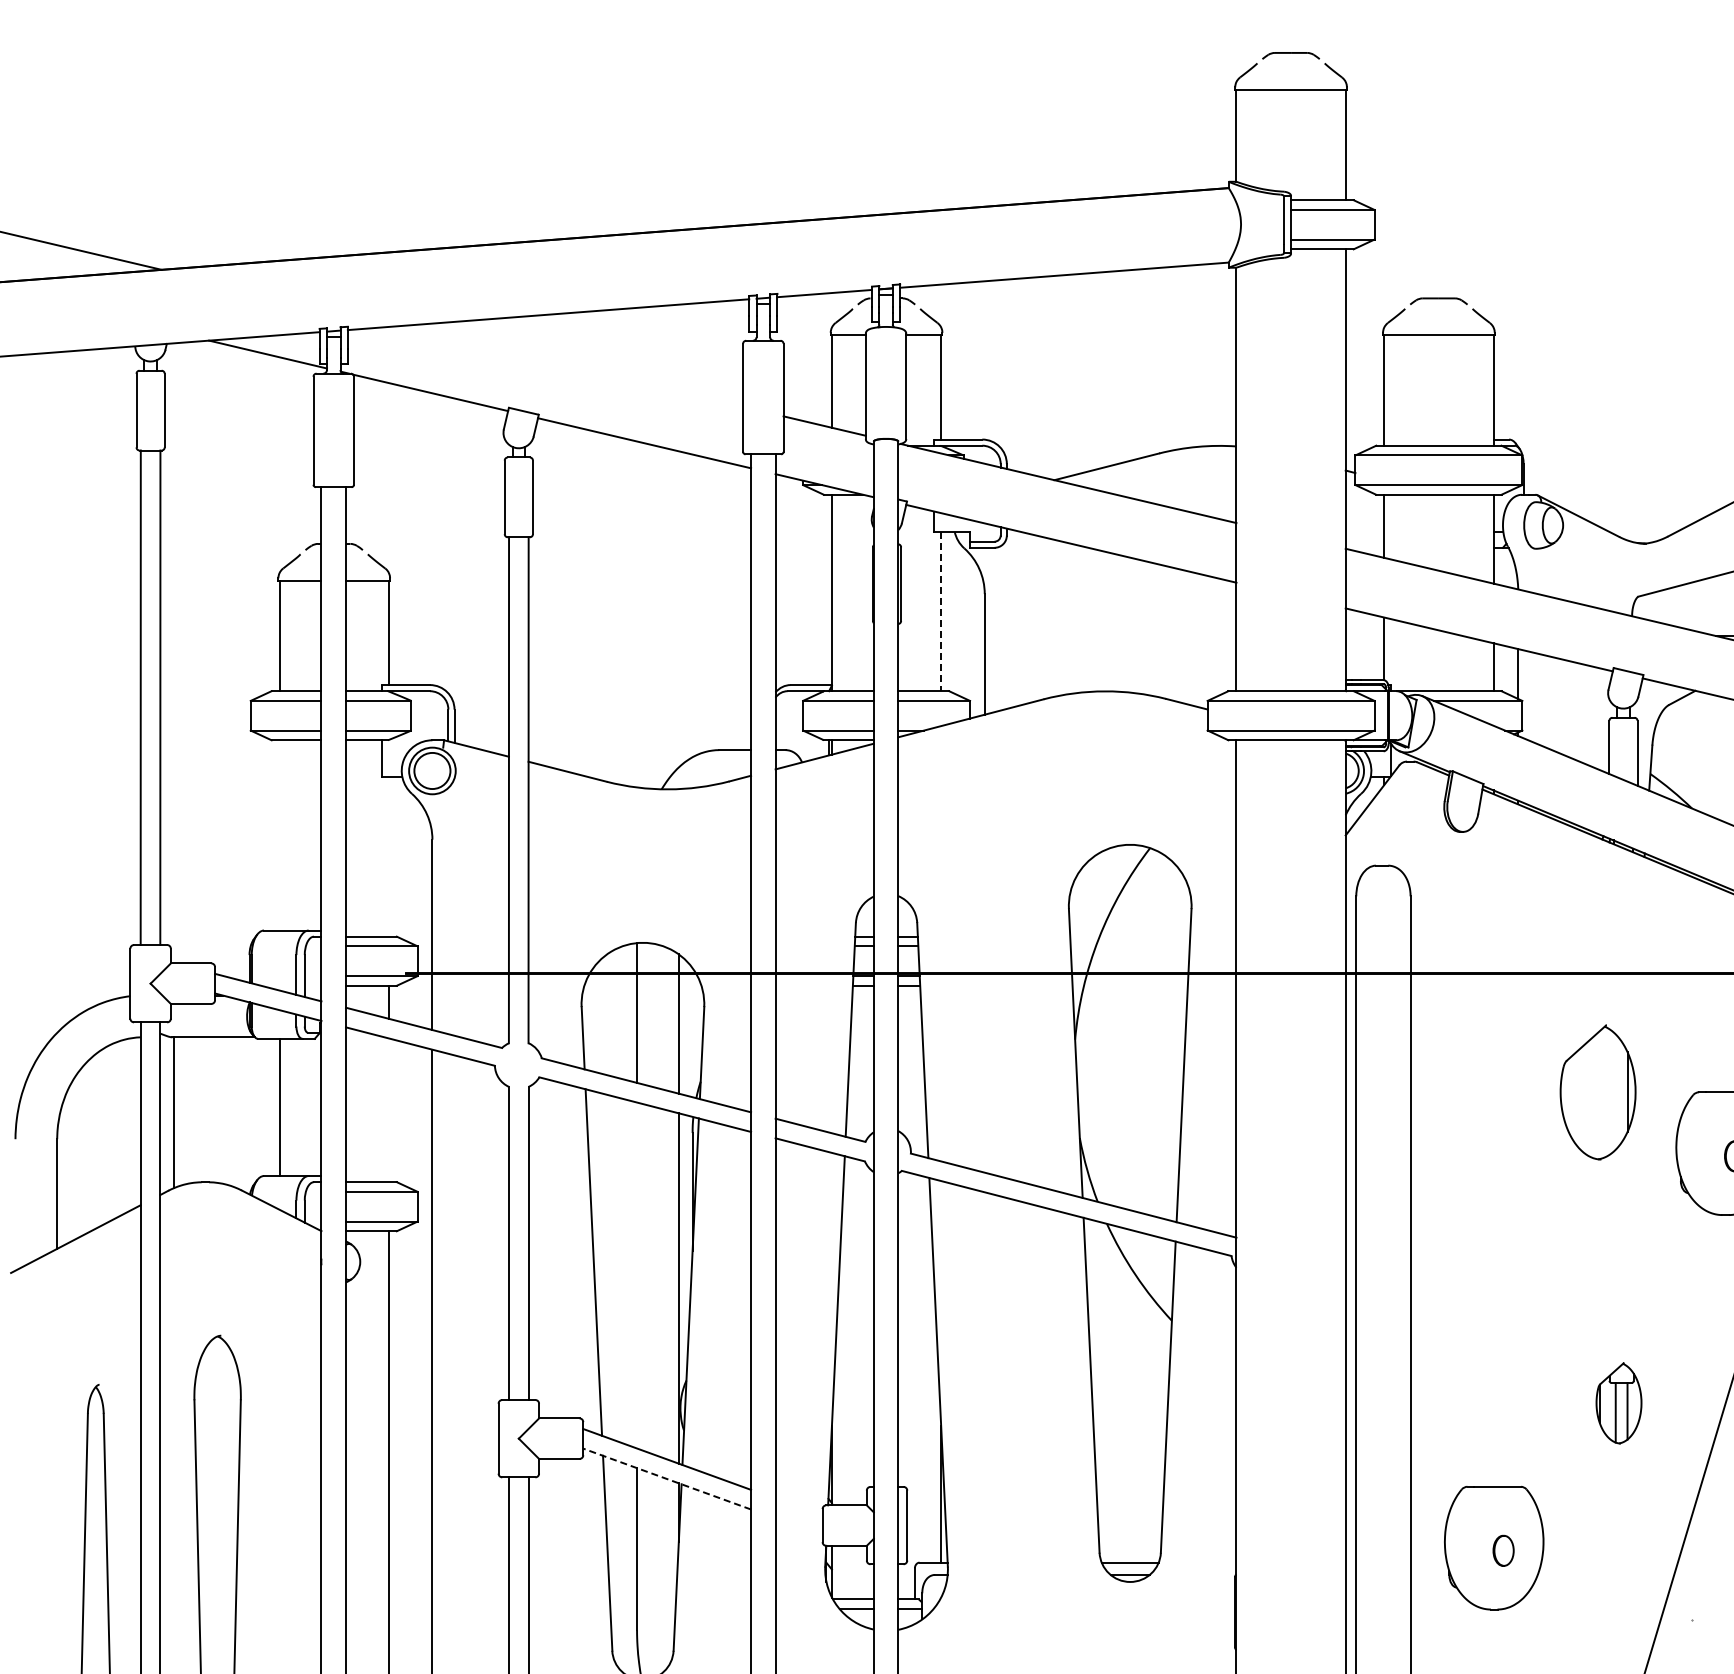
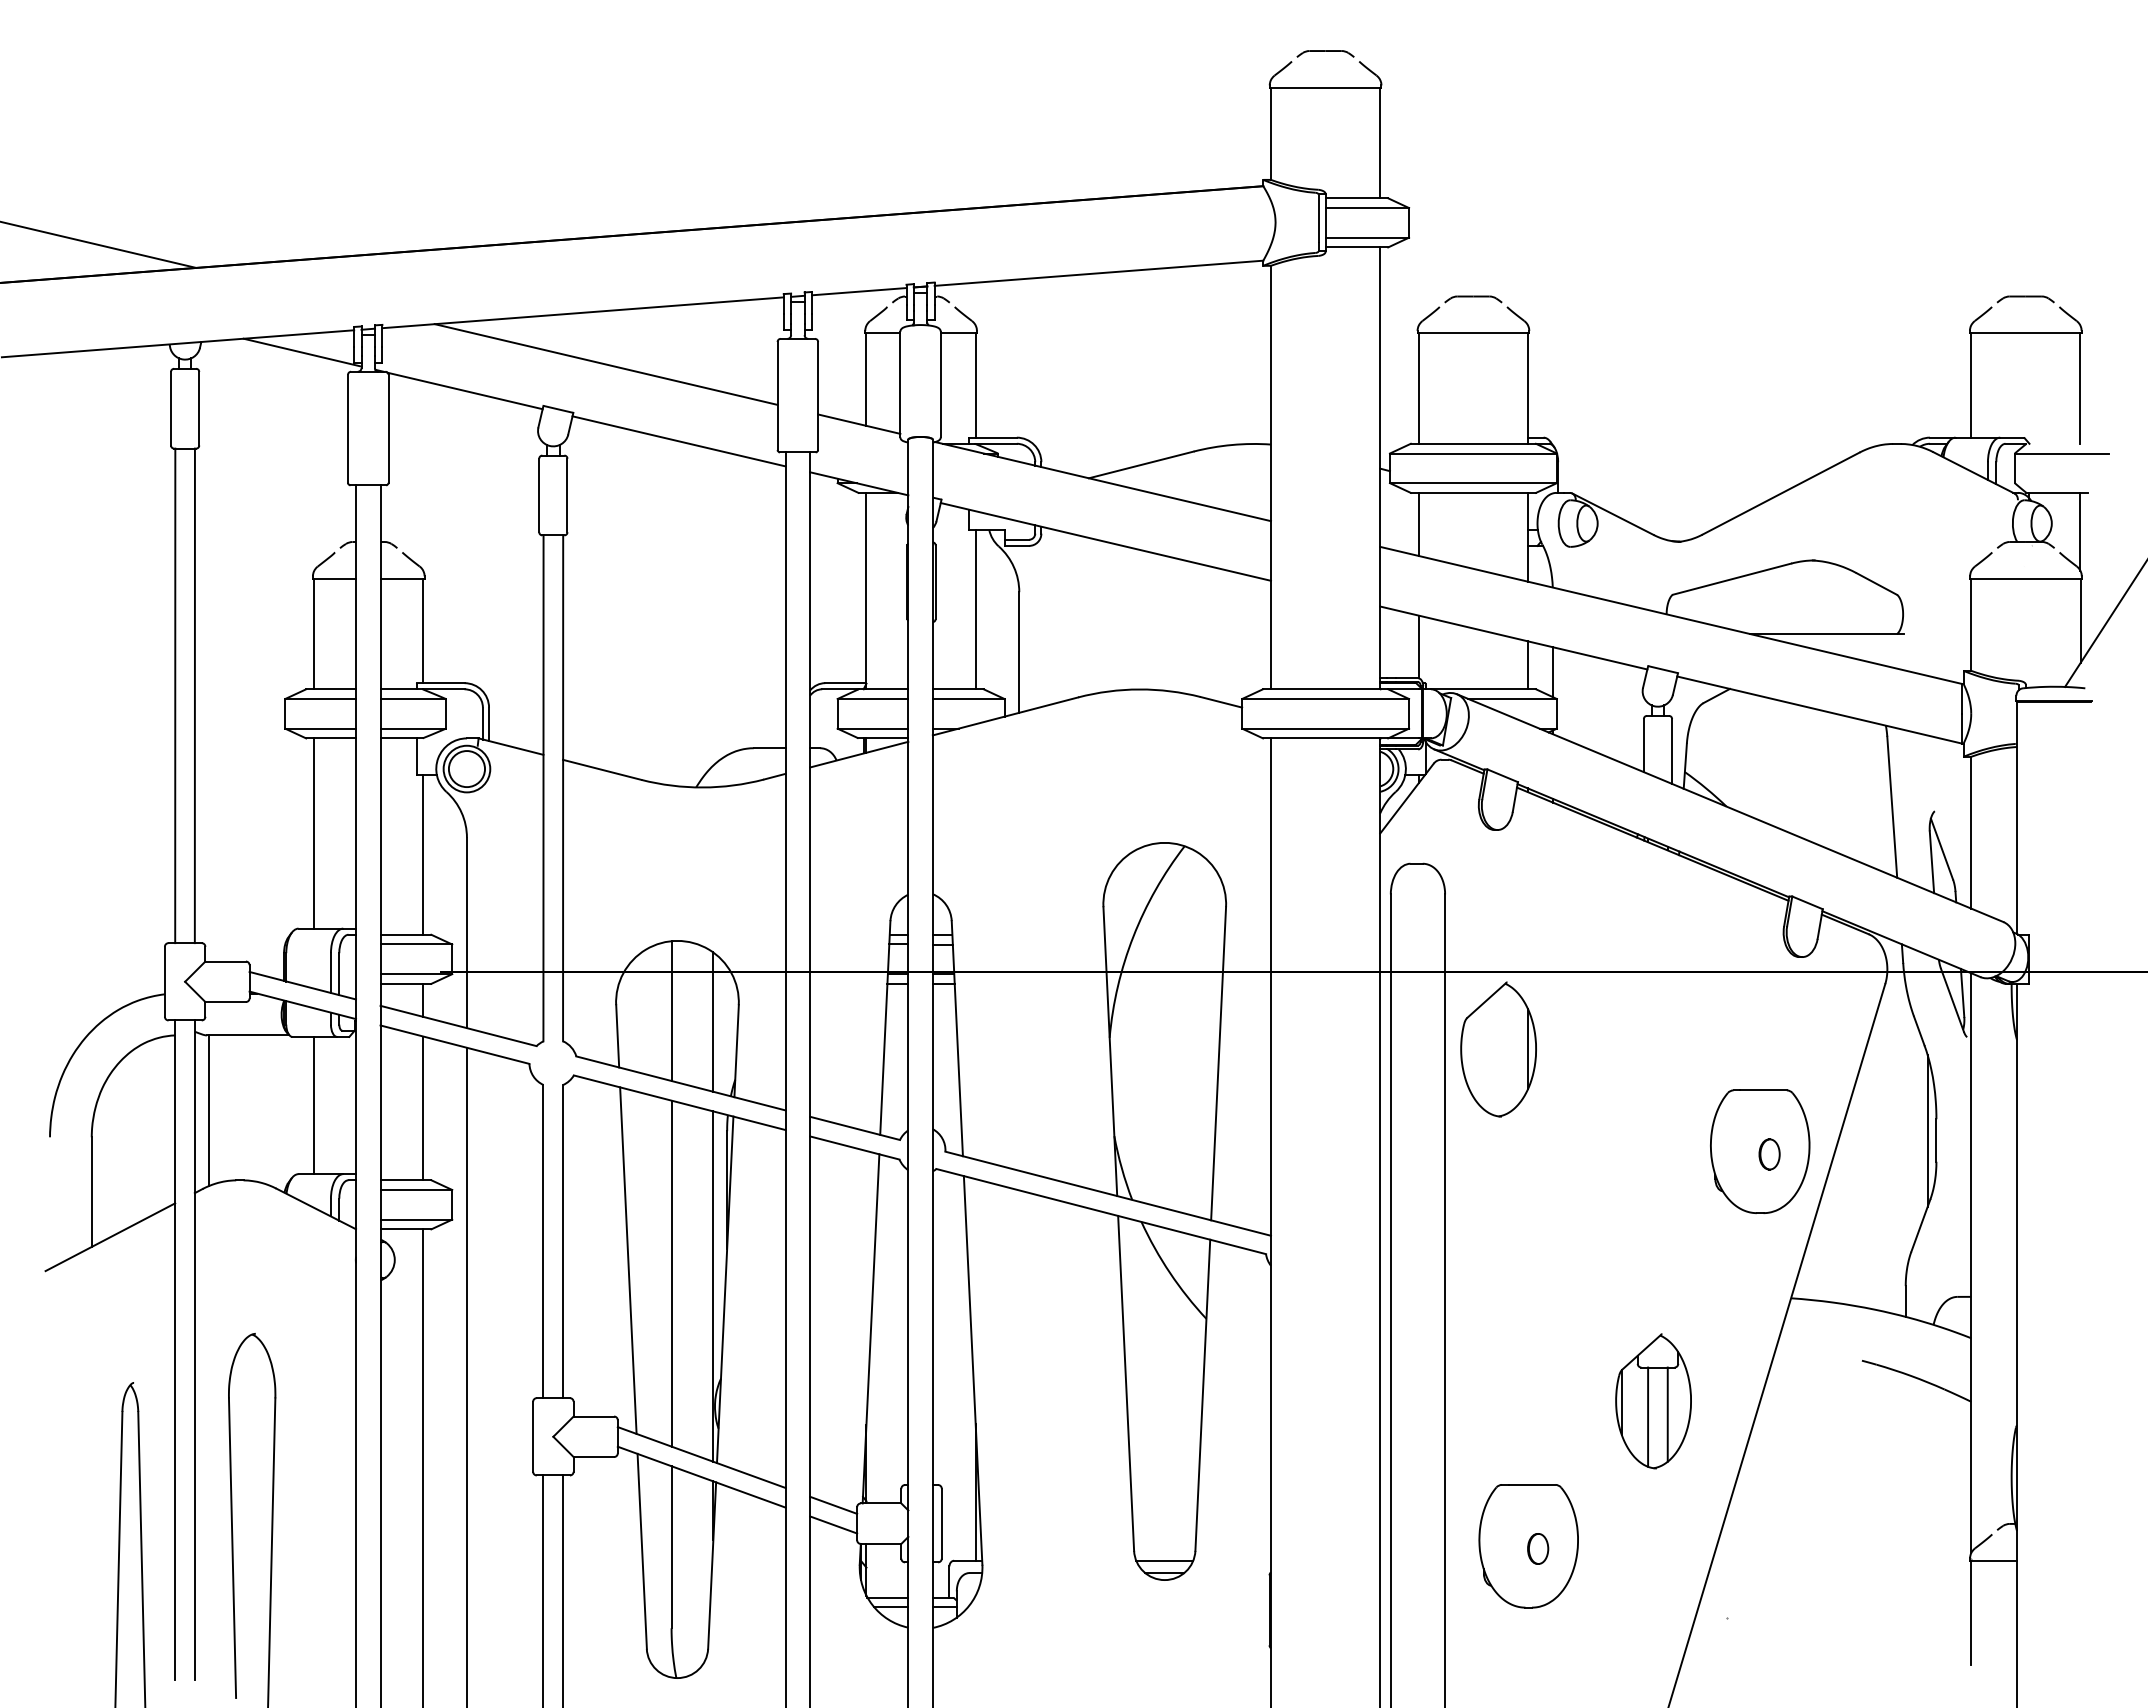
line: (570, 366) -> (605, 364), added
line: (940, 611) -> (975, 609), dashed -> solid
line: (279, 835) -> (314, 833), added
line: (388, 856) -> (423, 854), added
part: (1597, 1092) -> (1498, 1049), moved
line: (388, 1110) -> (423, 1108), added
line: (636, 1275) -> (671, 1273), added
part: (1618, 1403) -> (1653, 1401), size x1.67
line: (666, 1479) -> (701, 1477), dashed -> solid
line: (798, 1506) -> (833, 1504), added
line: (798, 1526) -> (833, 1524), added

